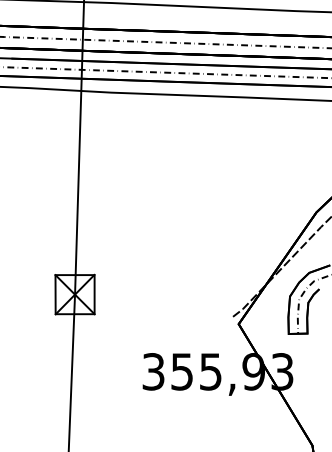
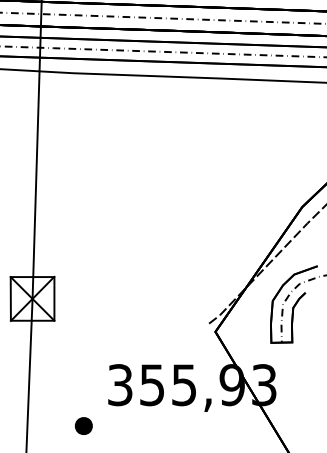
part: (120, 408) -> (83, 426), added

